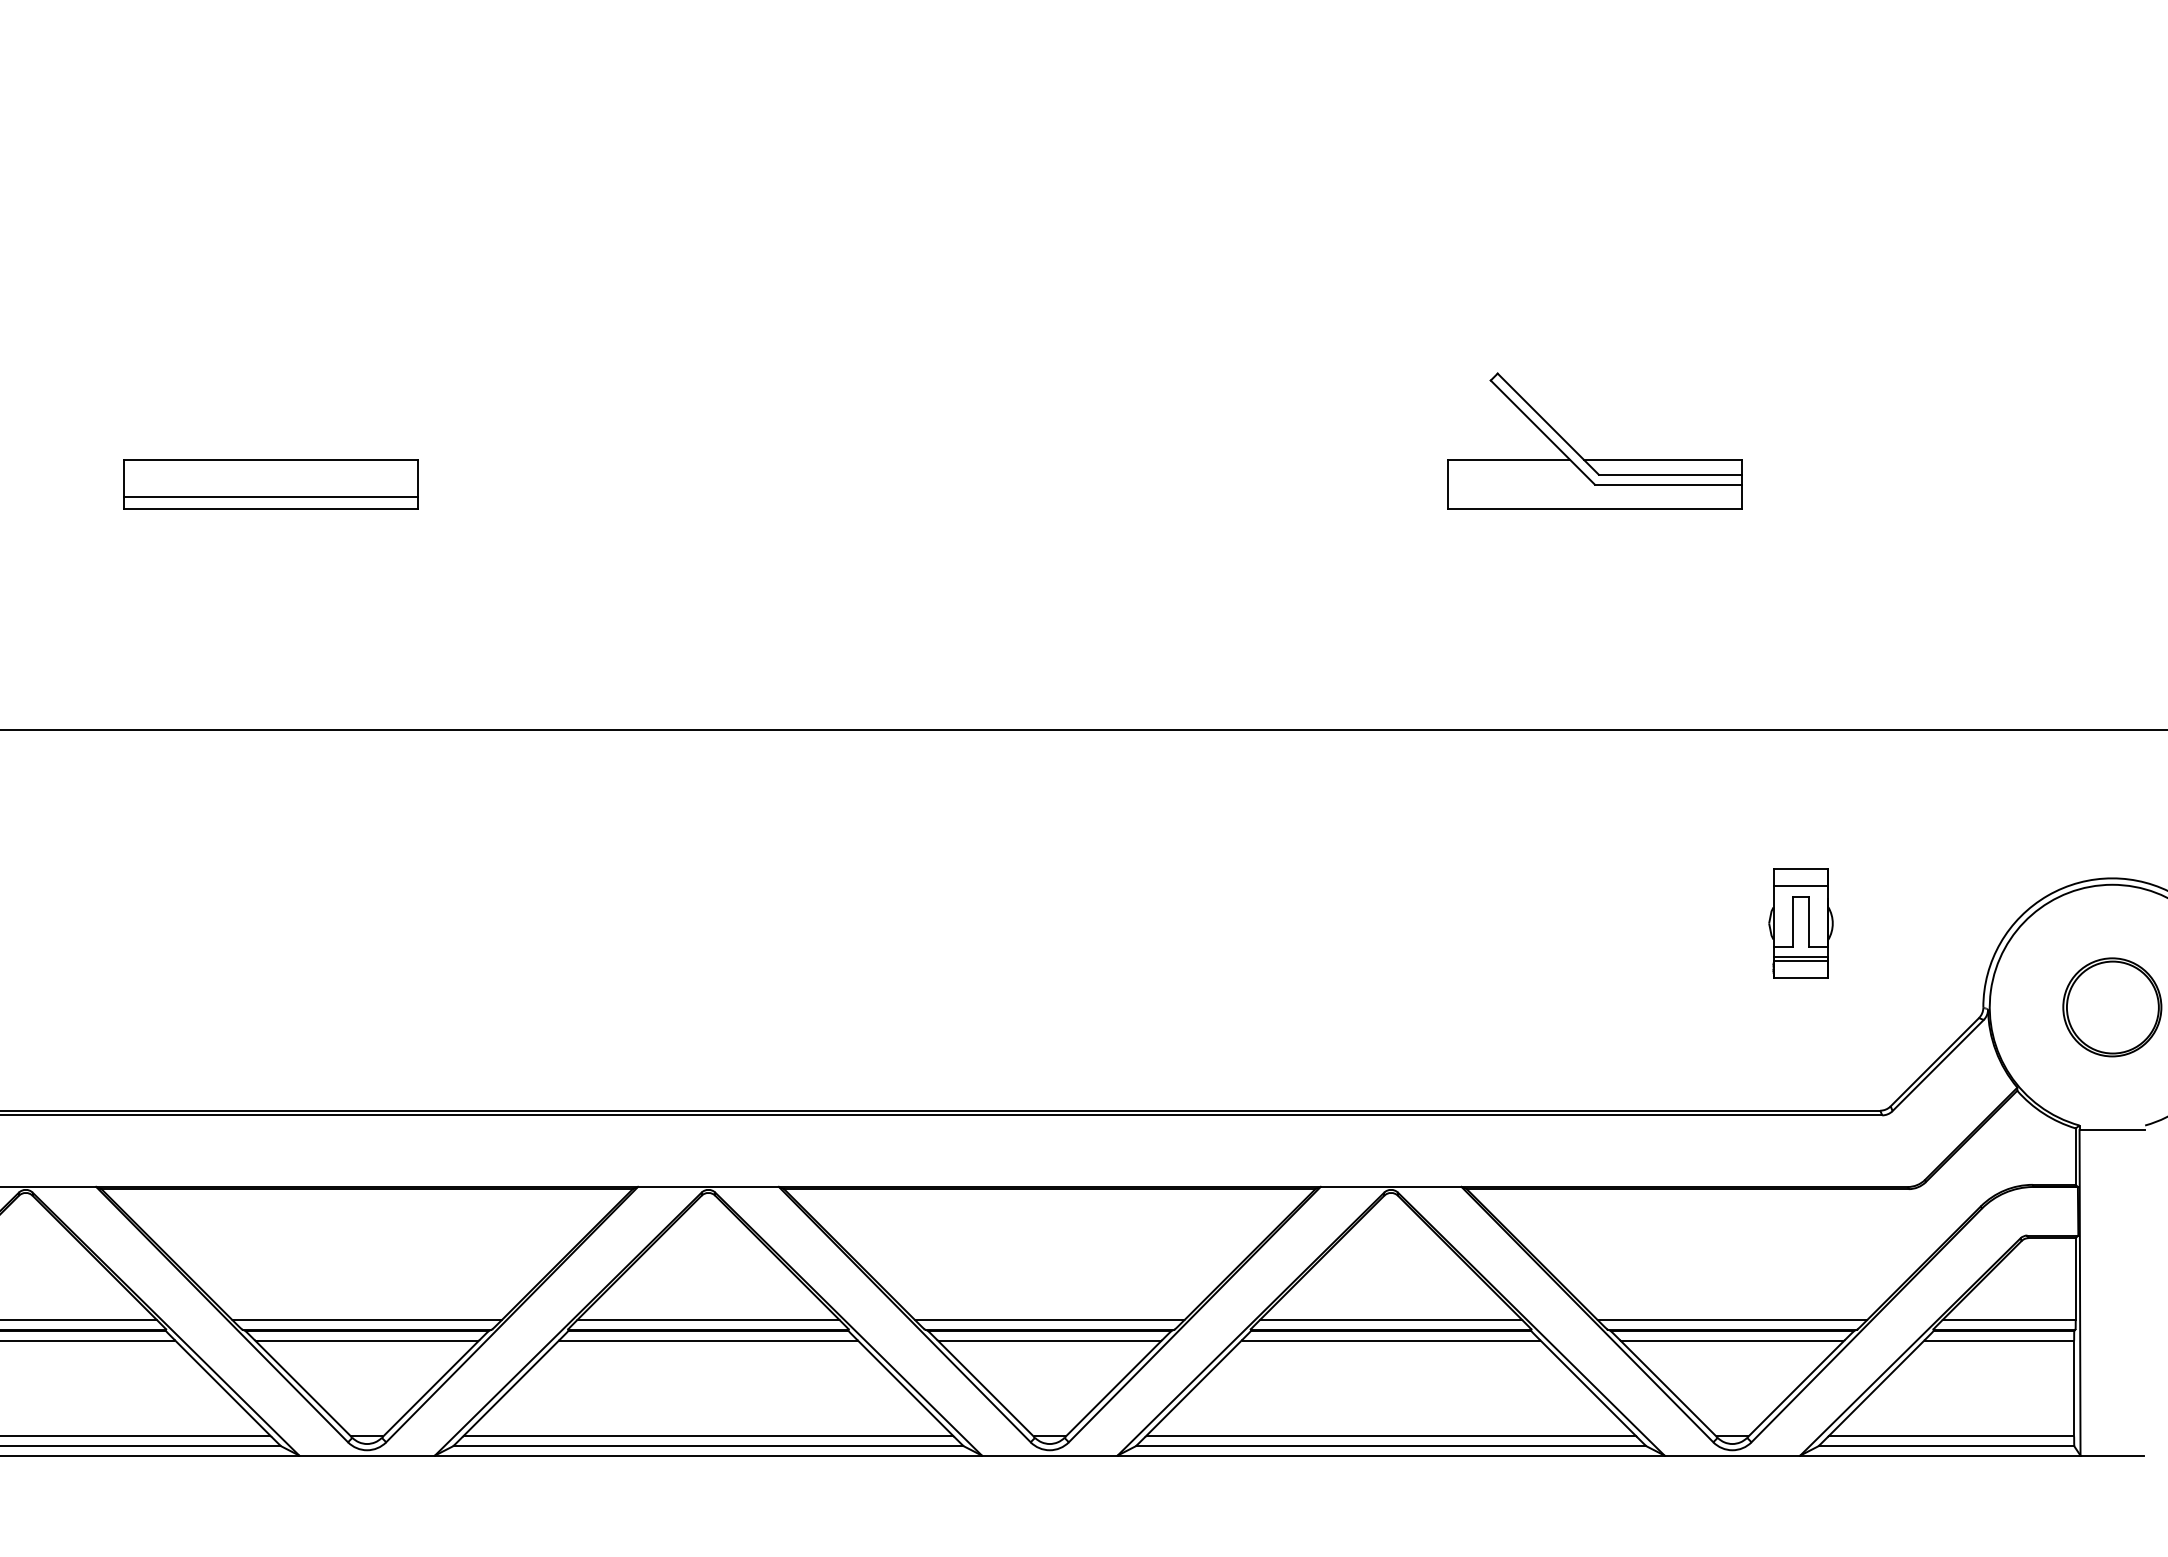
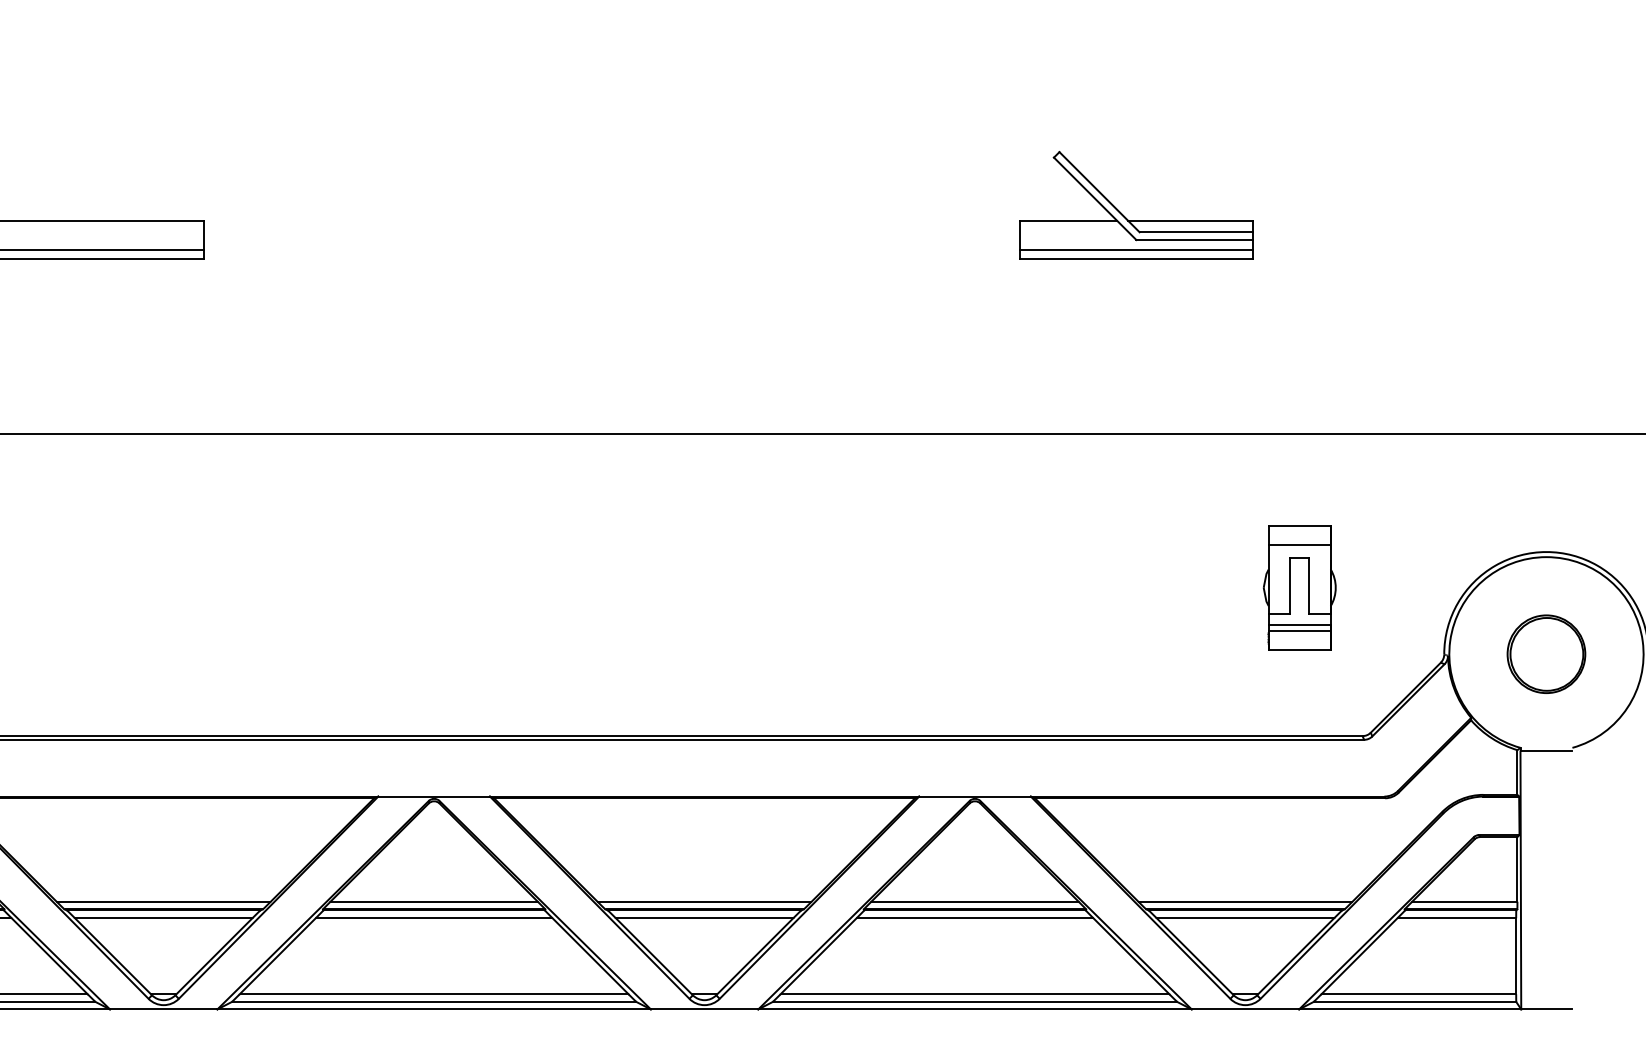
line: (1594, 496) -> (1136, 249), added
part: (1800, 923) -> (1299, 587), size x1.43

